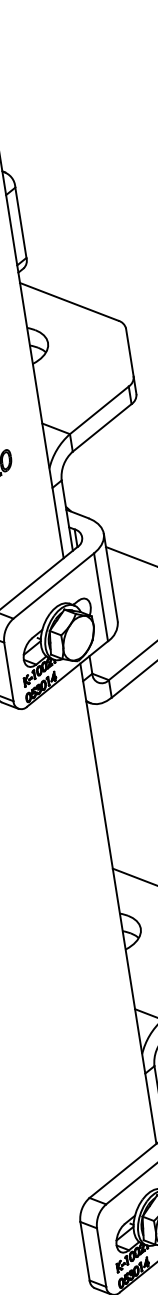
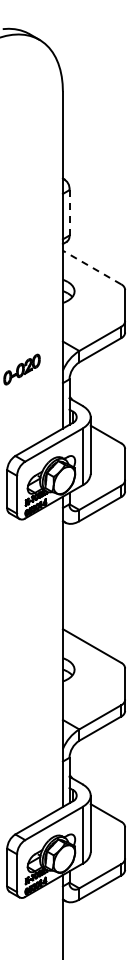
line: (20, 222) -> (69, 212), solid -> dashed
line: (69, 301) -> (92, 267), solid -> dashed

